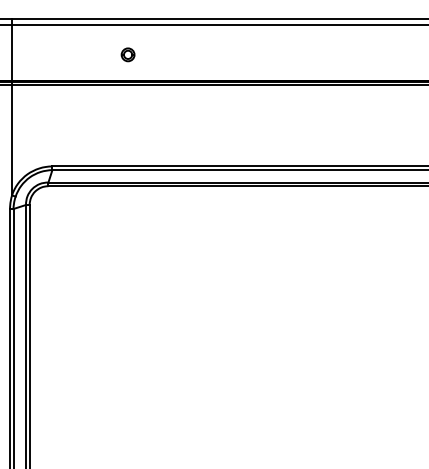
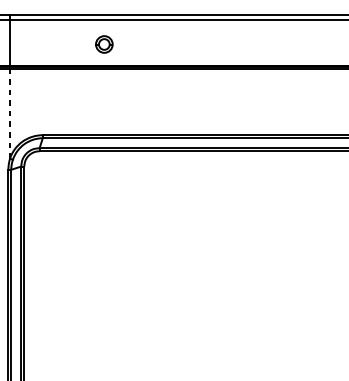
part: (127, 54) -> (103, 44), size x1.6
line: (12, 137) -> (10, 111), solid -> dashed

